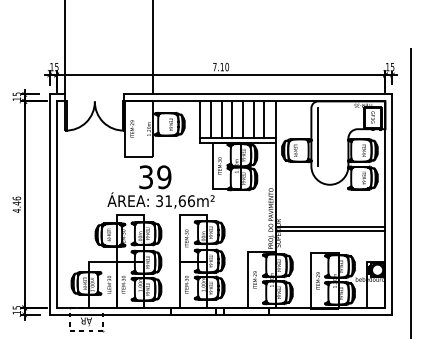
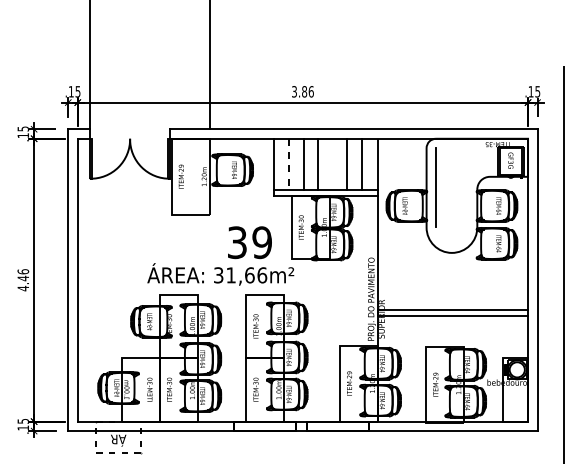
text: (220, 66) -> (302, 91), 7.10 -> 3.86
line: (242, 119) -> (332, 163), removed
line: (210, 120) -> (288, 164), solid -> dashed
text: (155, 177) -> (249, 242), moved

